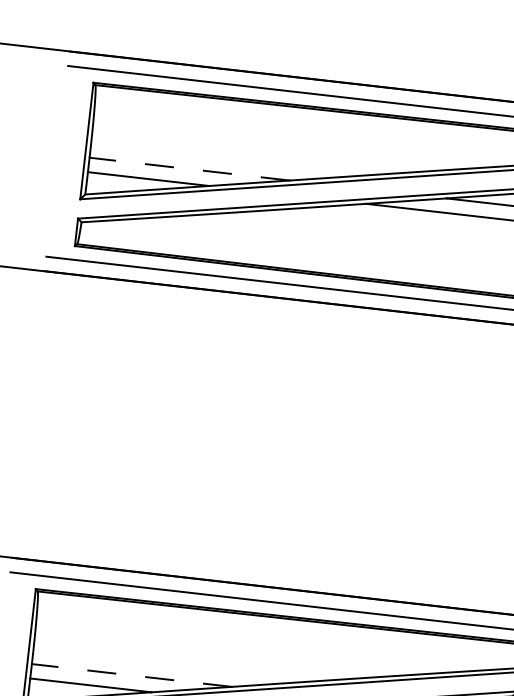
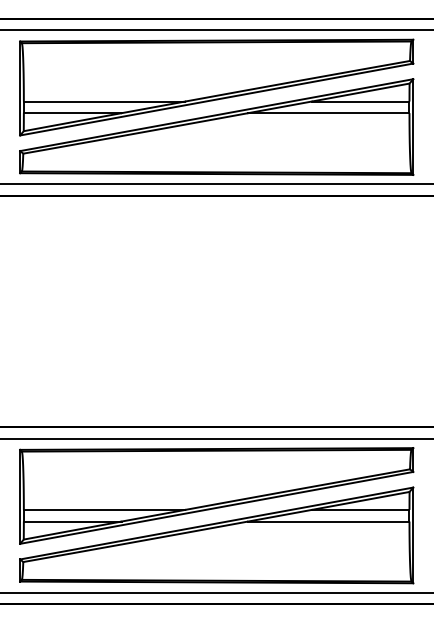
line: (189, 169) -> (104, 101), dashed -> solid
line: (131, 674) -> (104, 509), dashed -> solid

